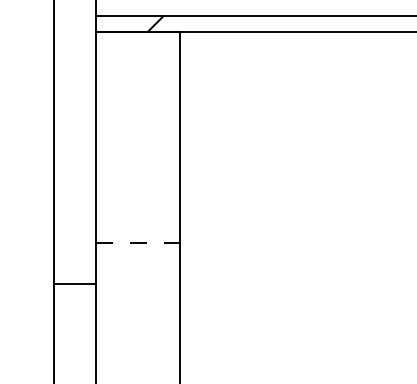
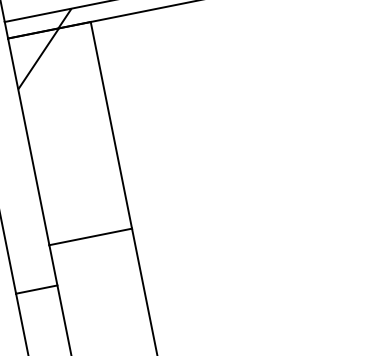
hatch: (122, 58) -> (39, 58), added
line: (138, 243) -> (91, 237), dashed -> solid

